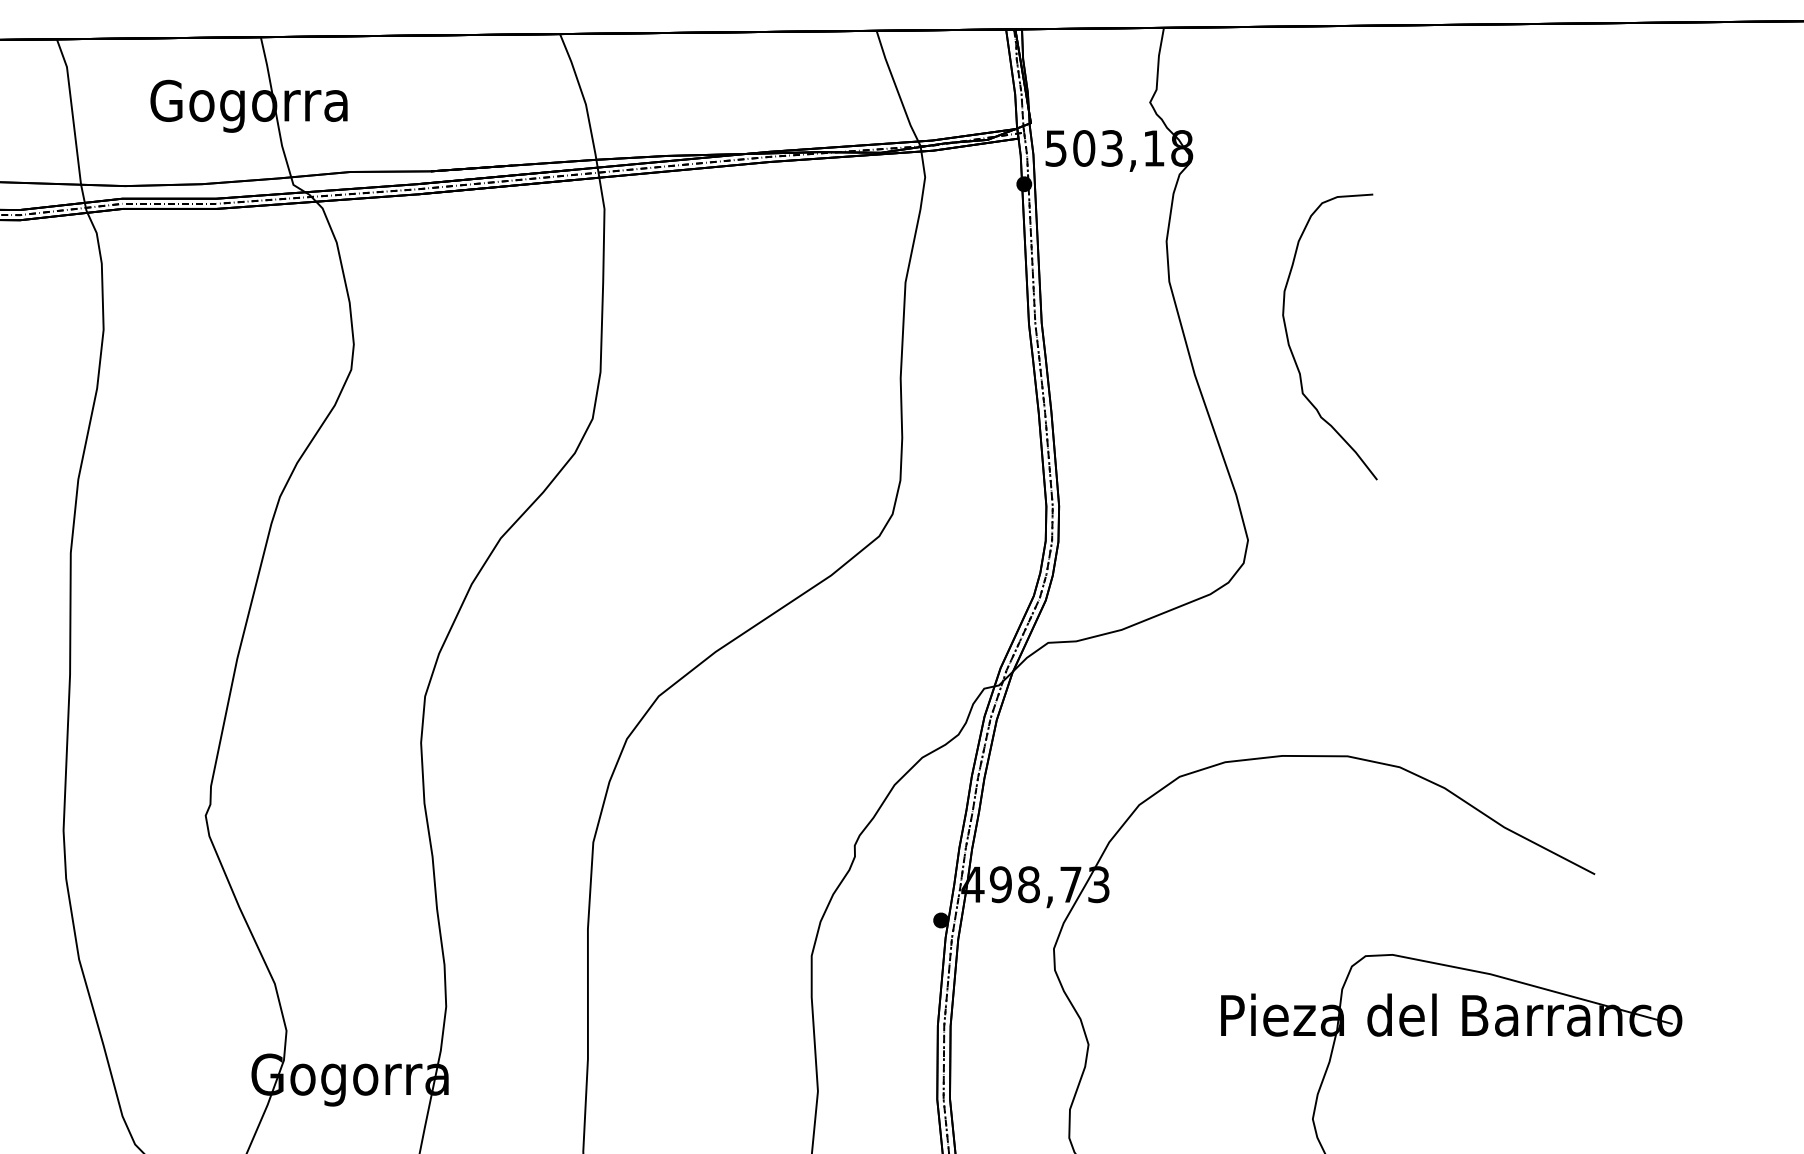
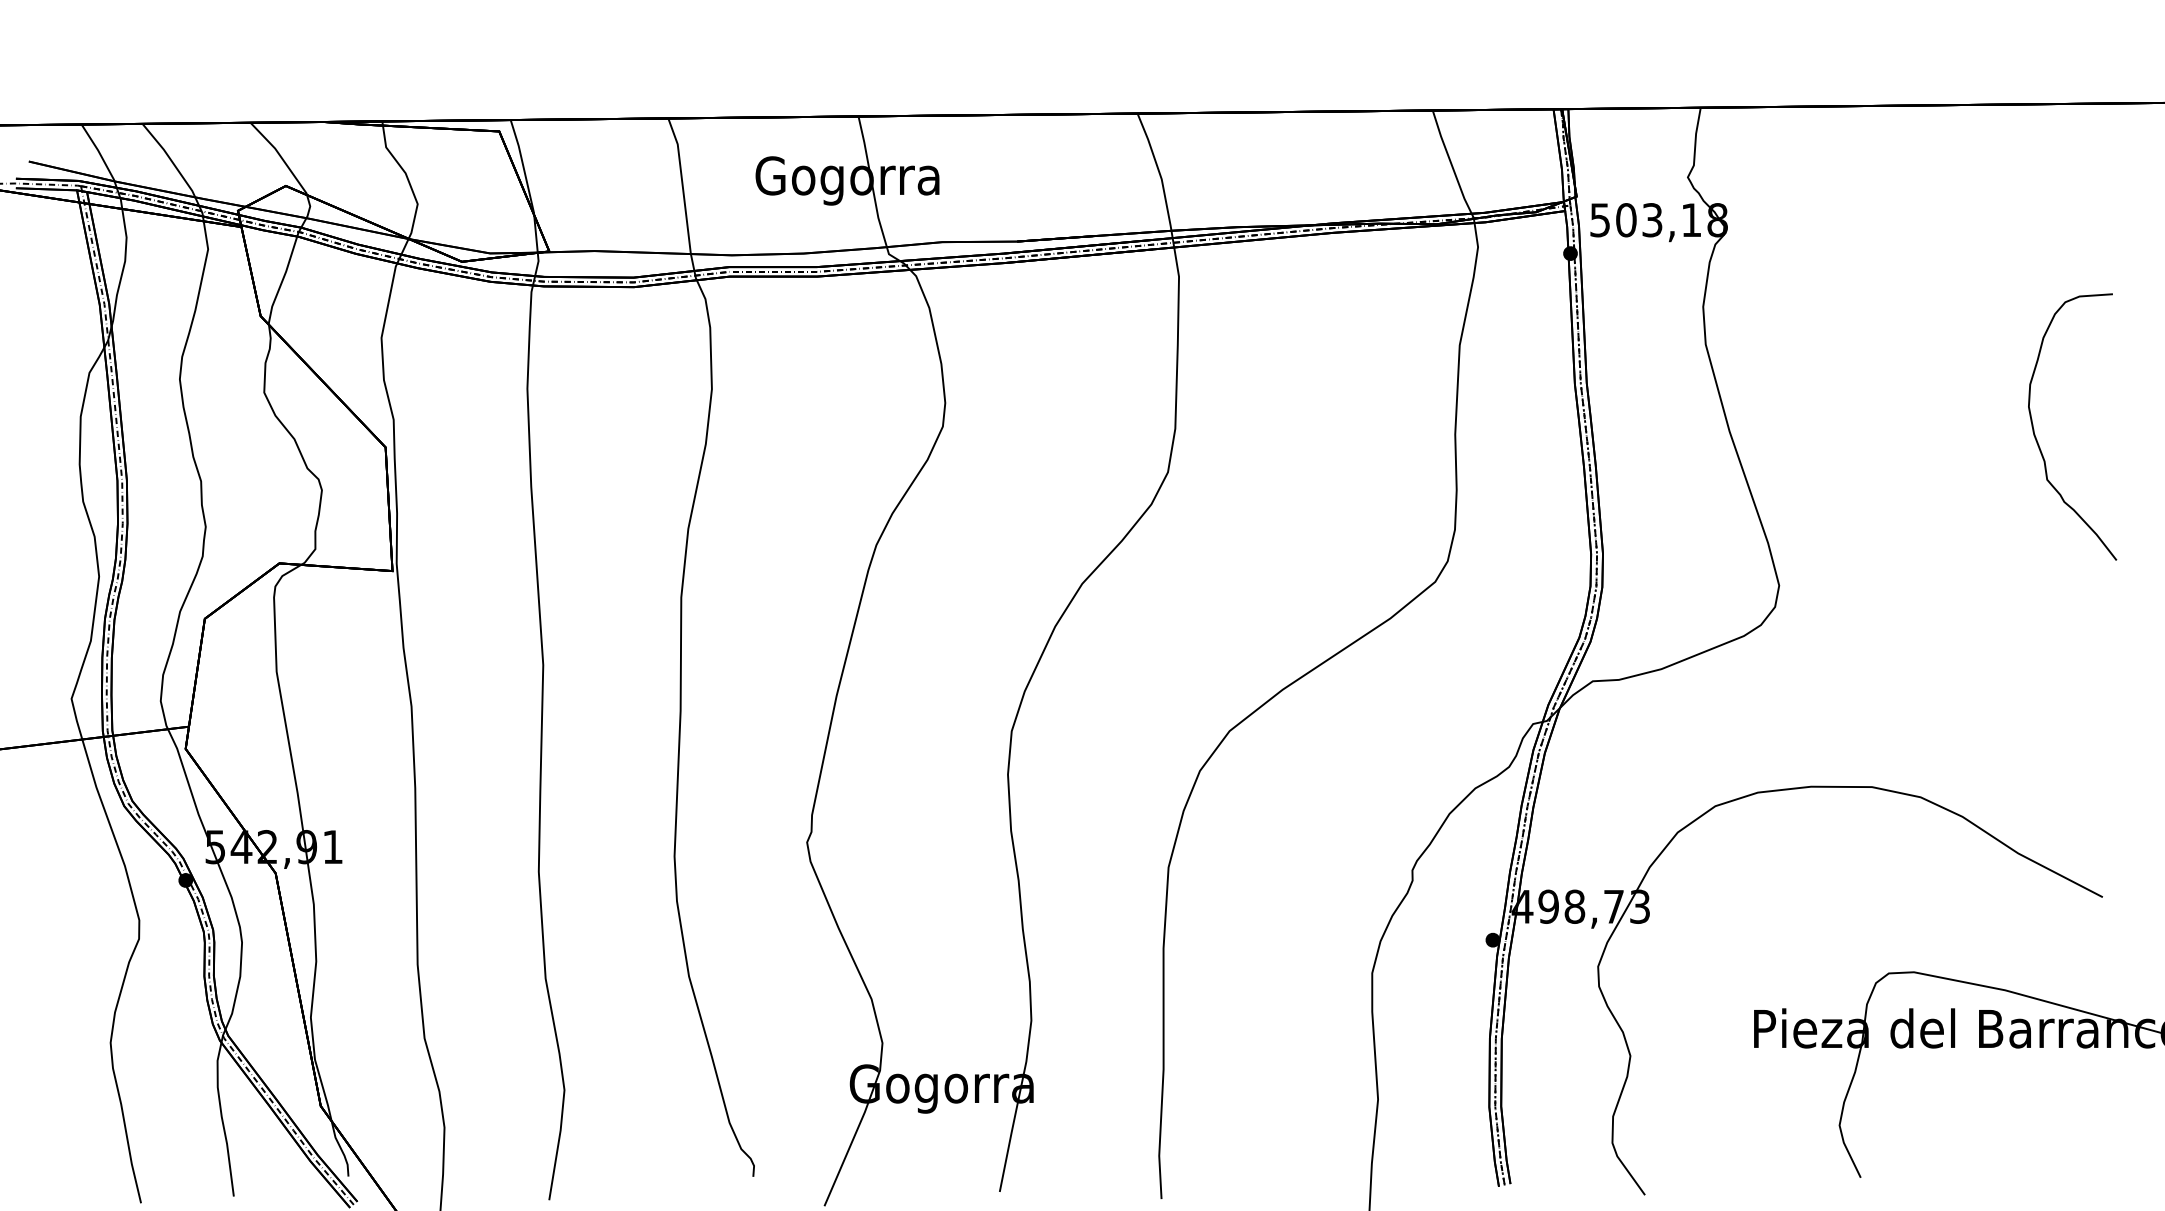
curve: (1292, 350) -> (2037, 439), moved

